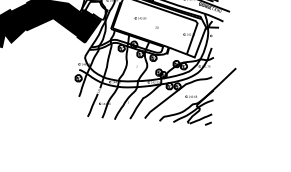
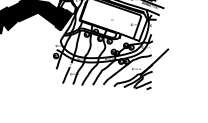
line: (140, 18) -> (100, 13), removed

